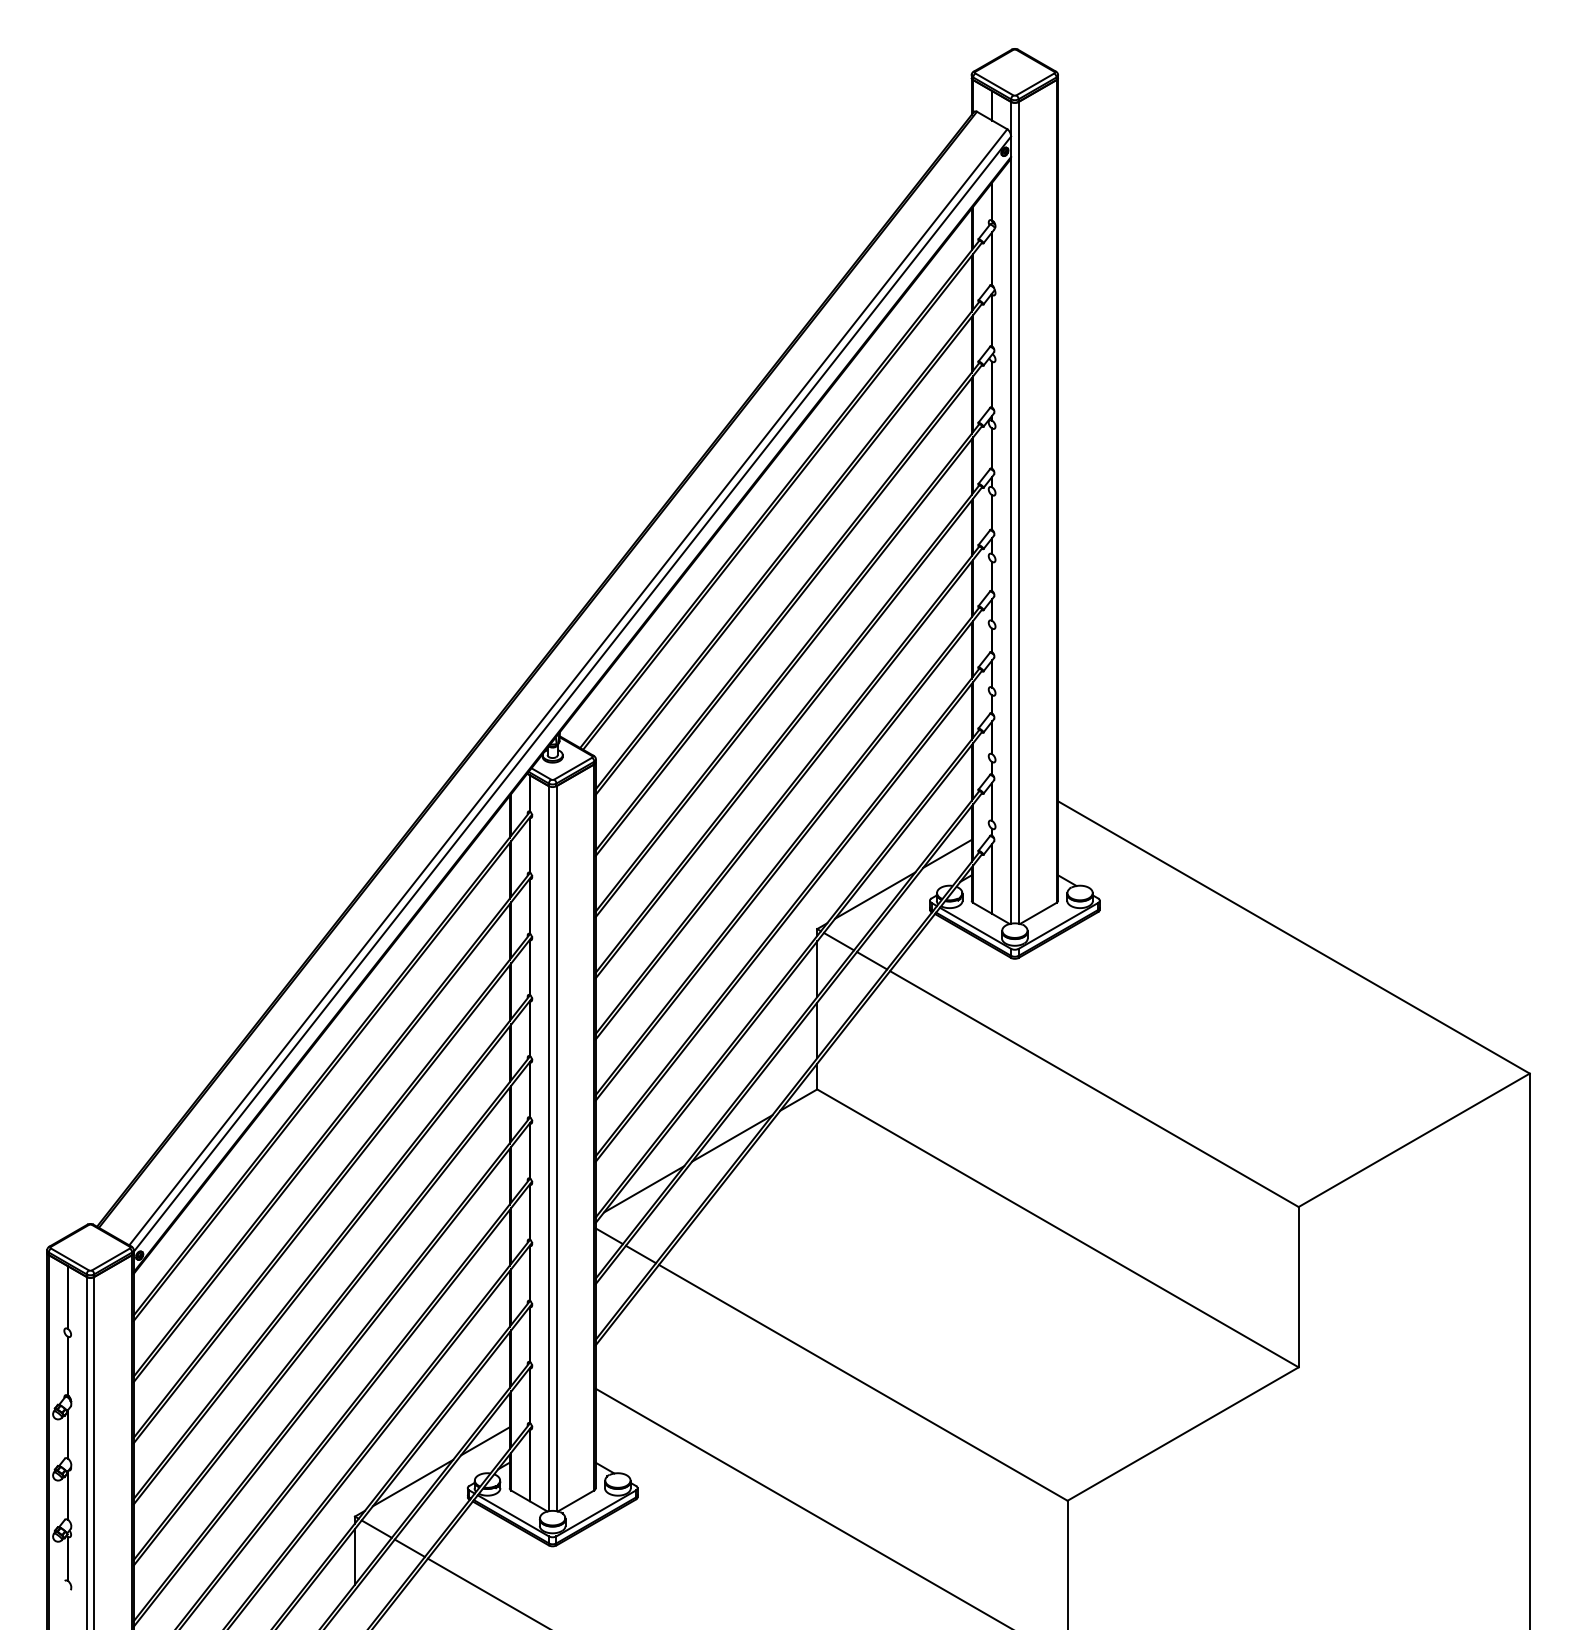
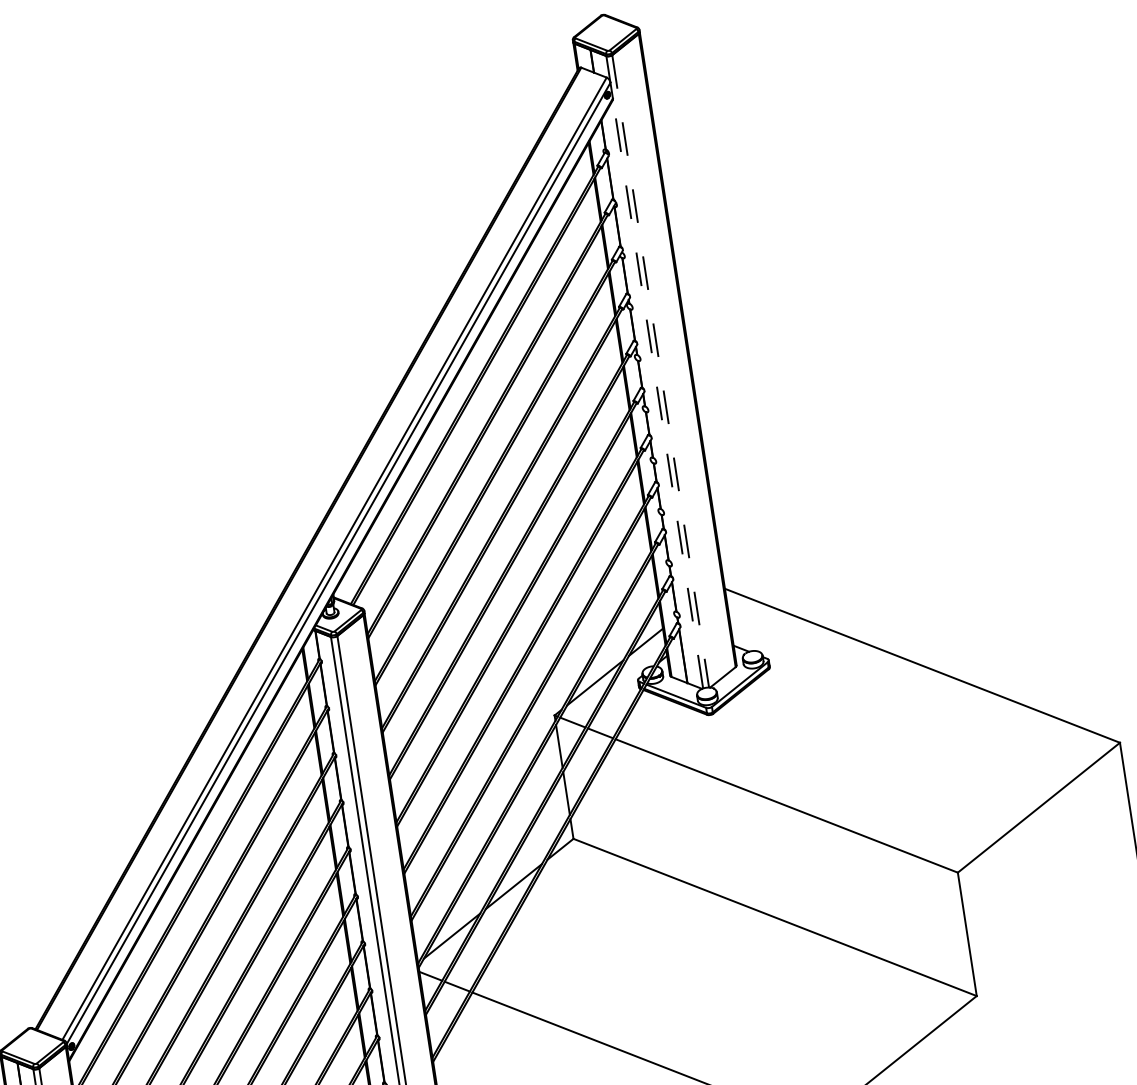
line: (1018, 512) -> (660, 371), solid -> dashed
line: (1011, 540) -> (658, 393), solid -> dashed

